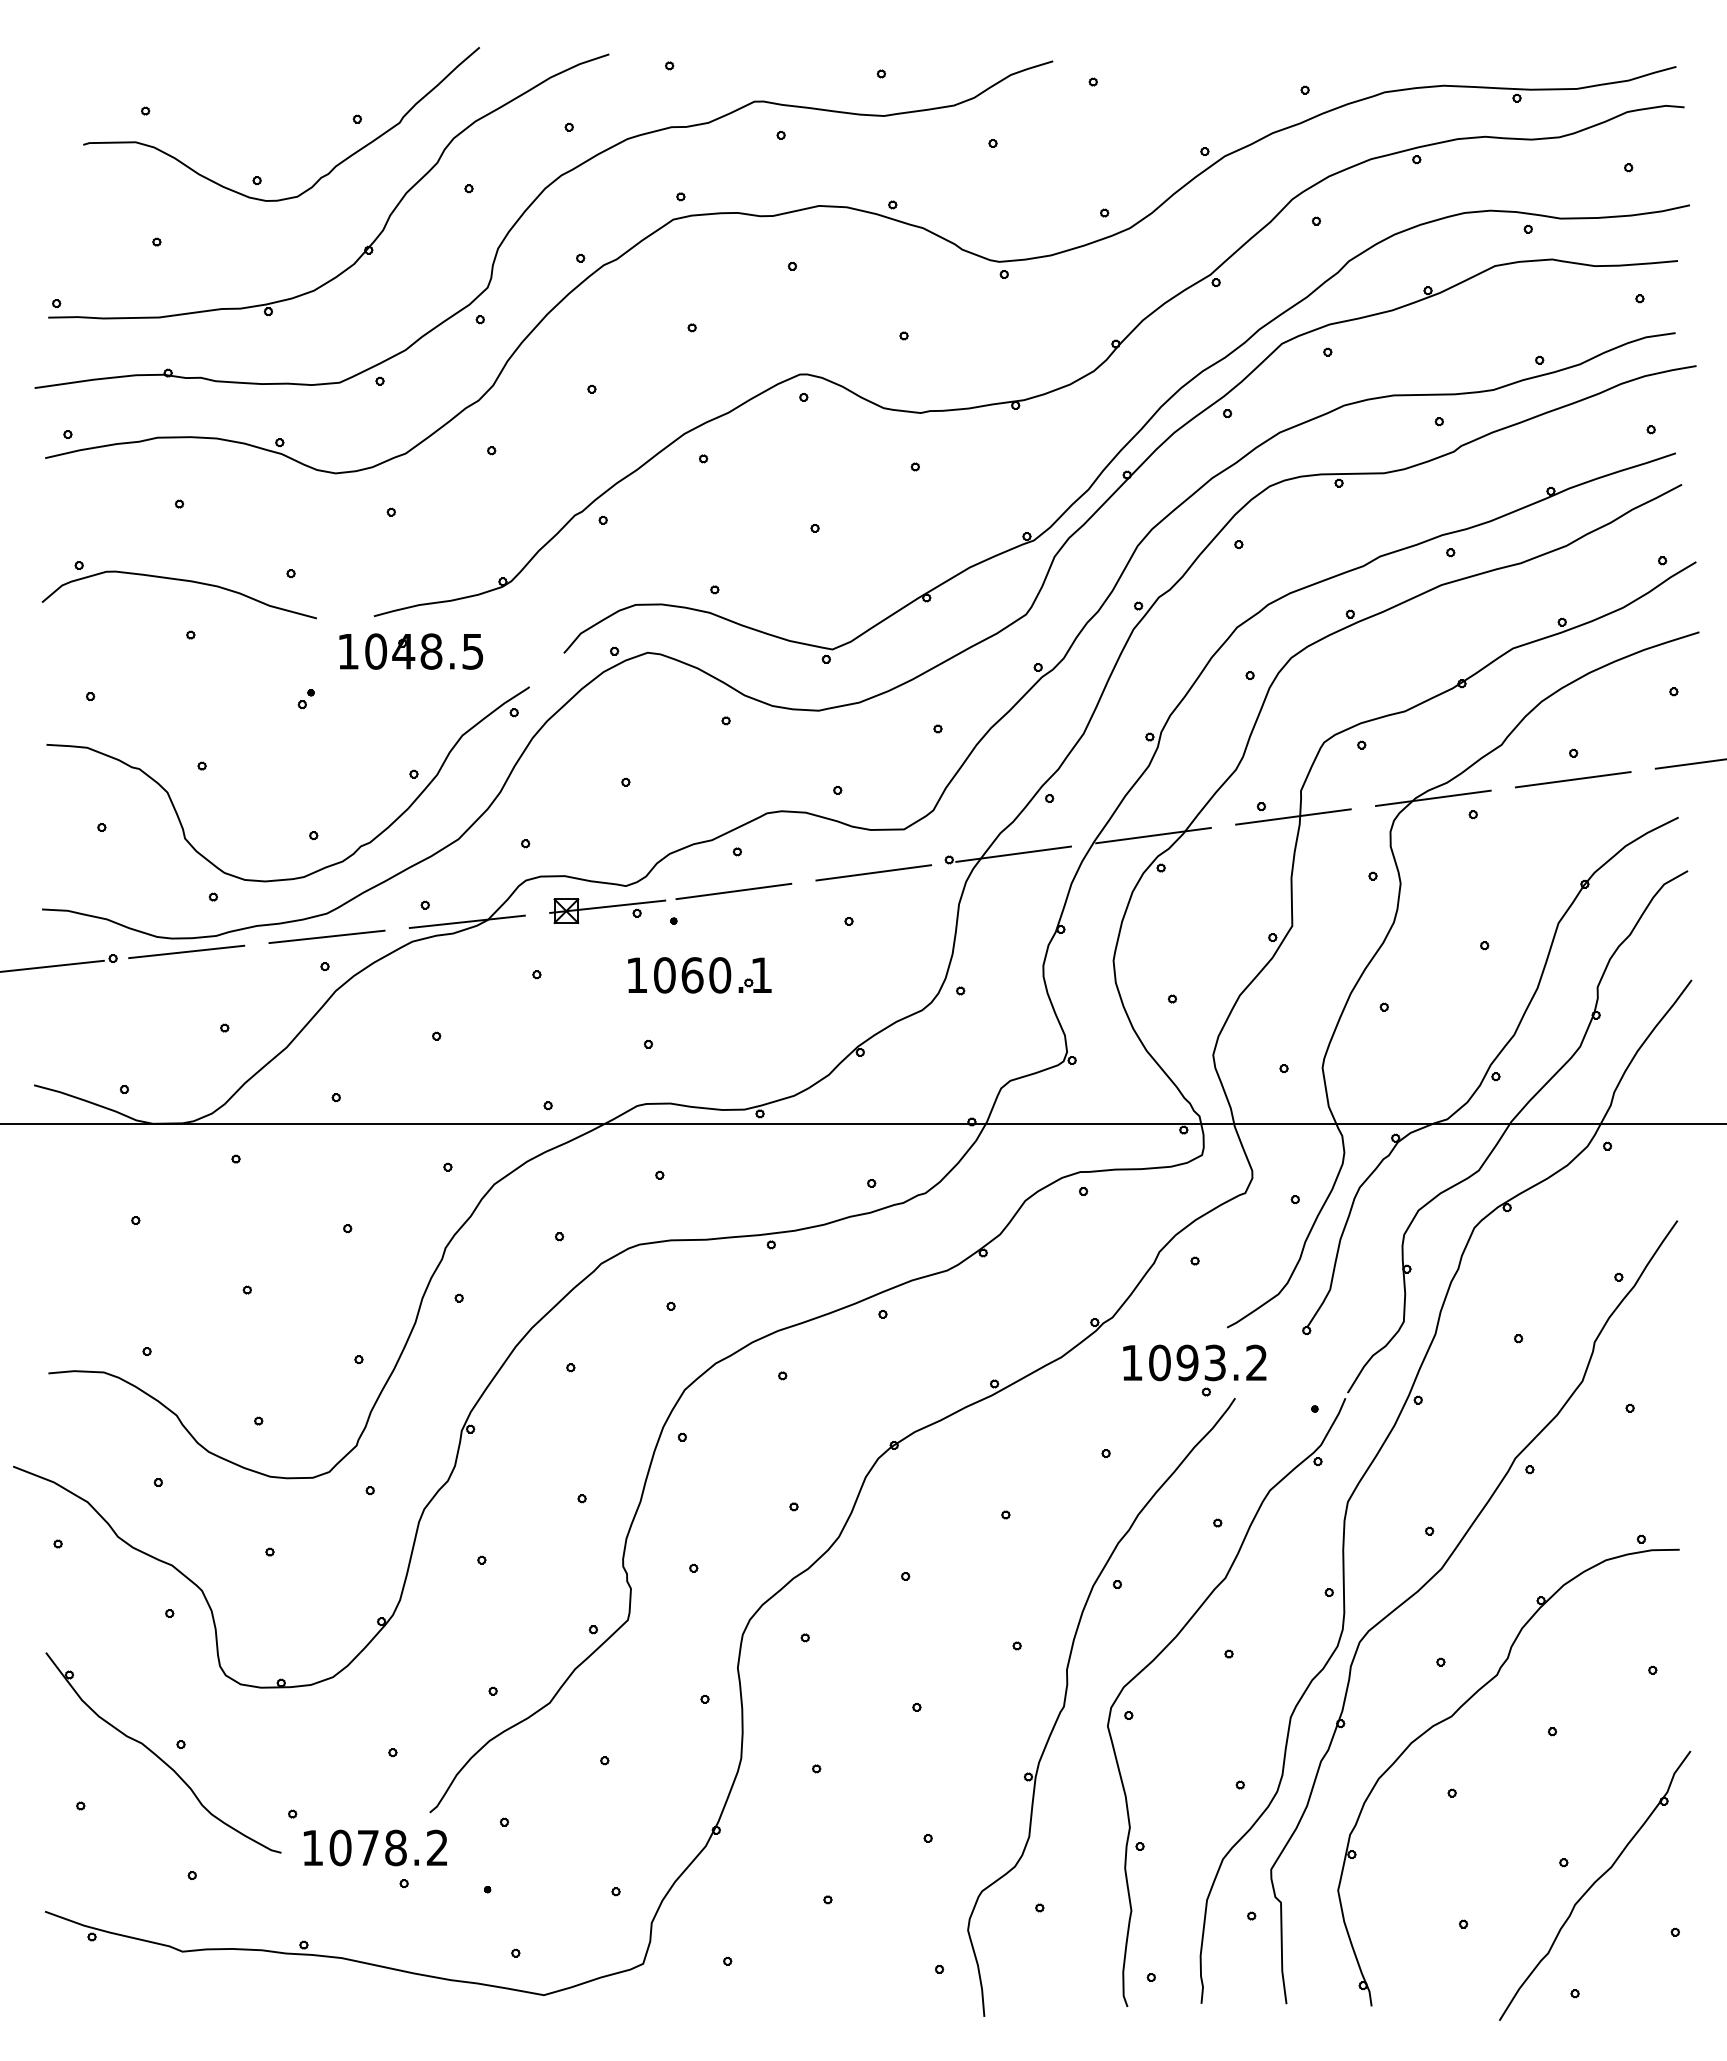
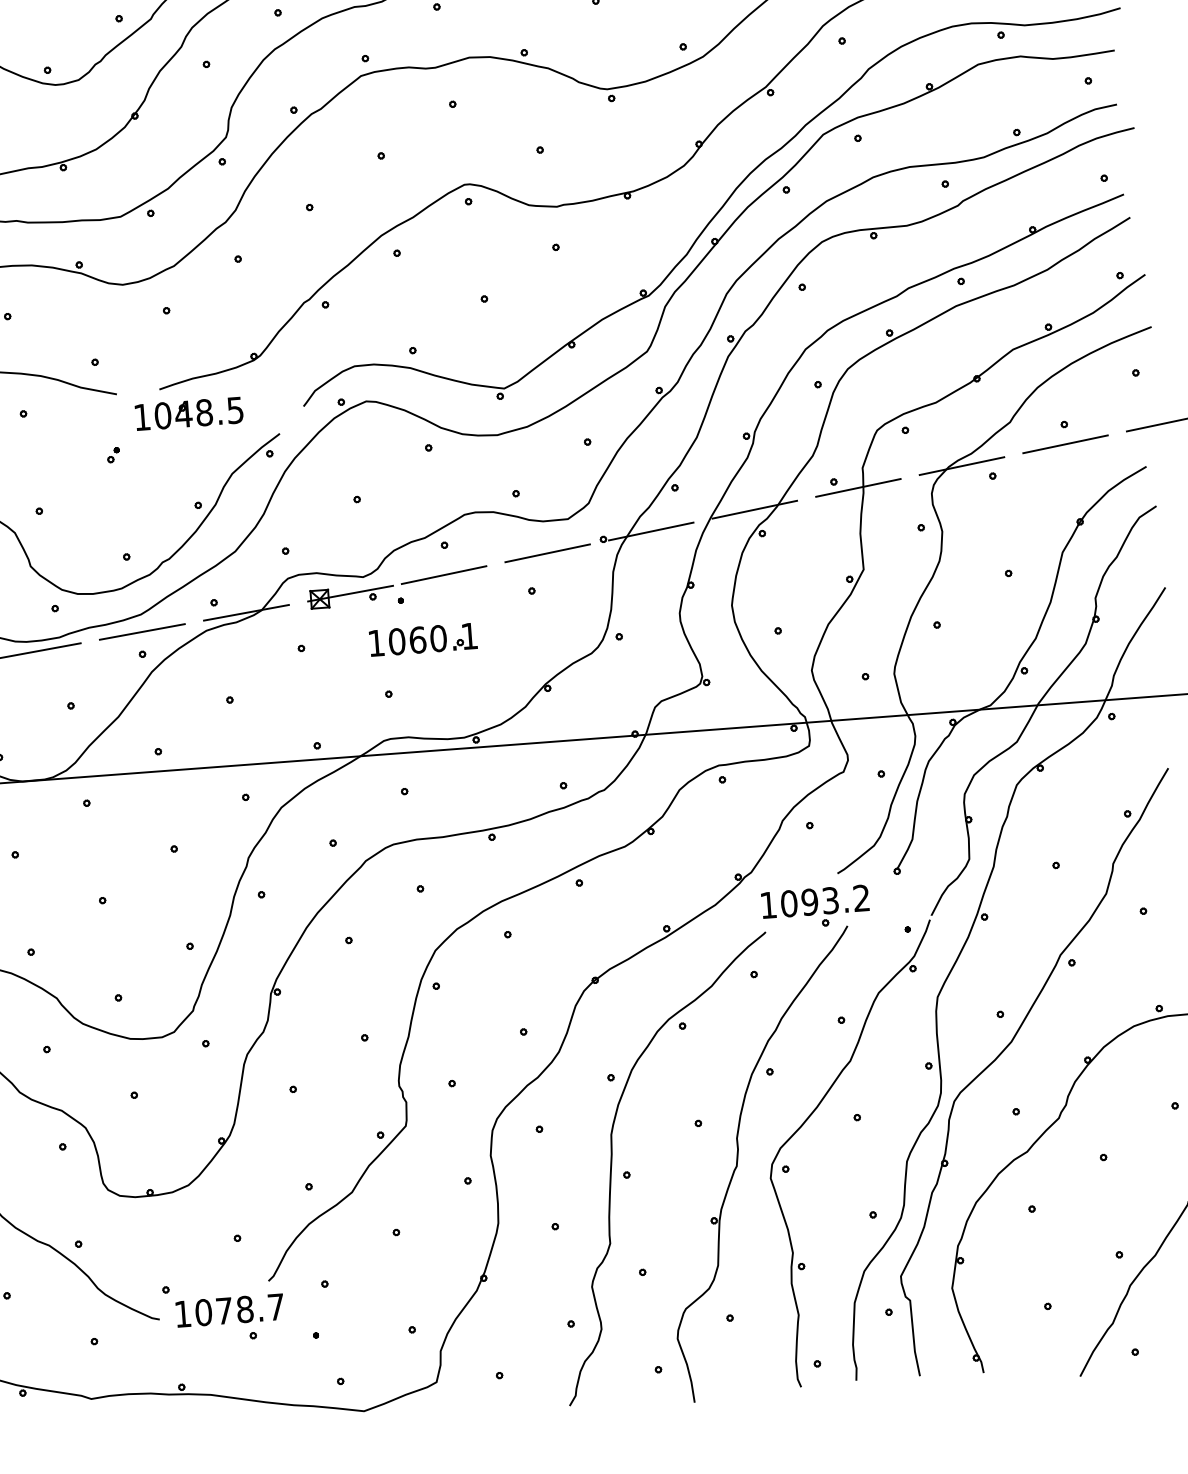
curve: (898, 1691) -> (612, 1164), added
text: (437, 1847) -> (276, 1306), 1078.2 -> 1078.7

